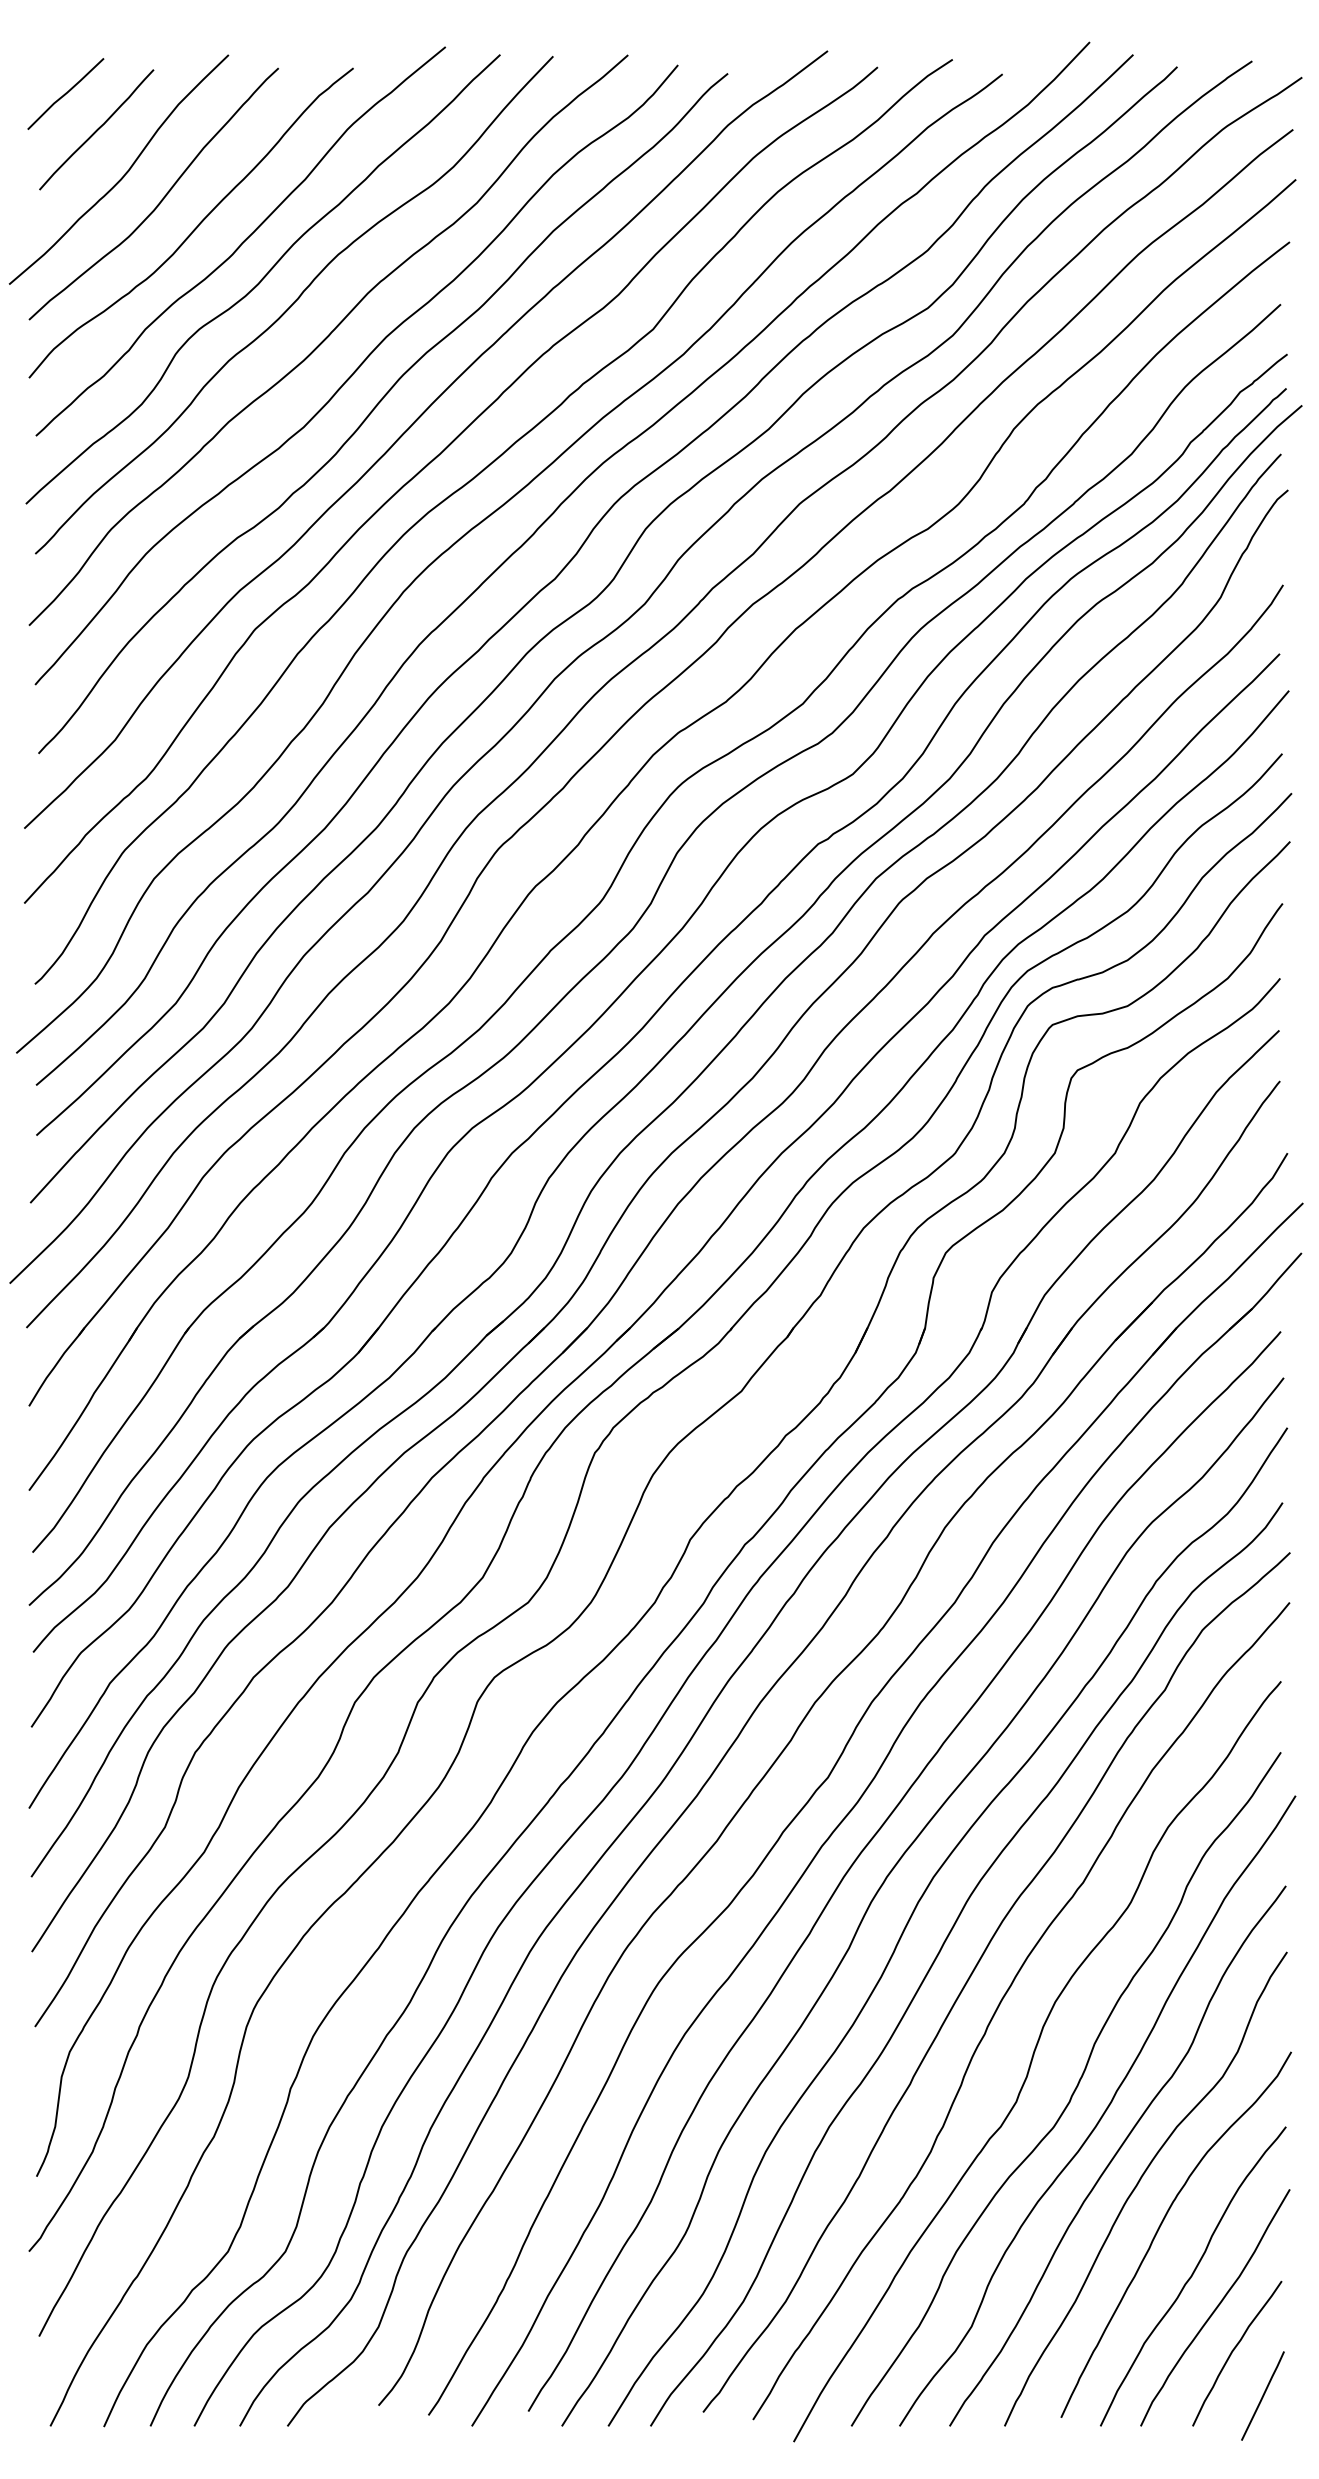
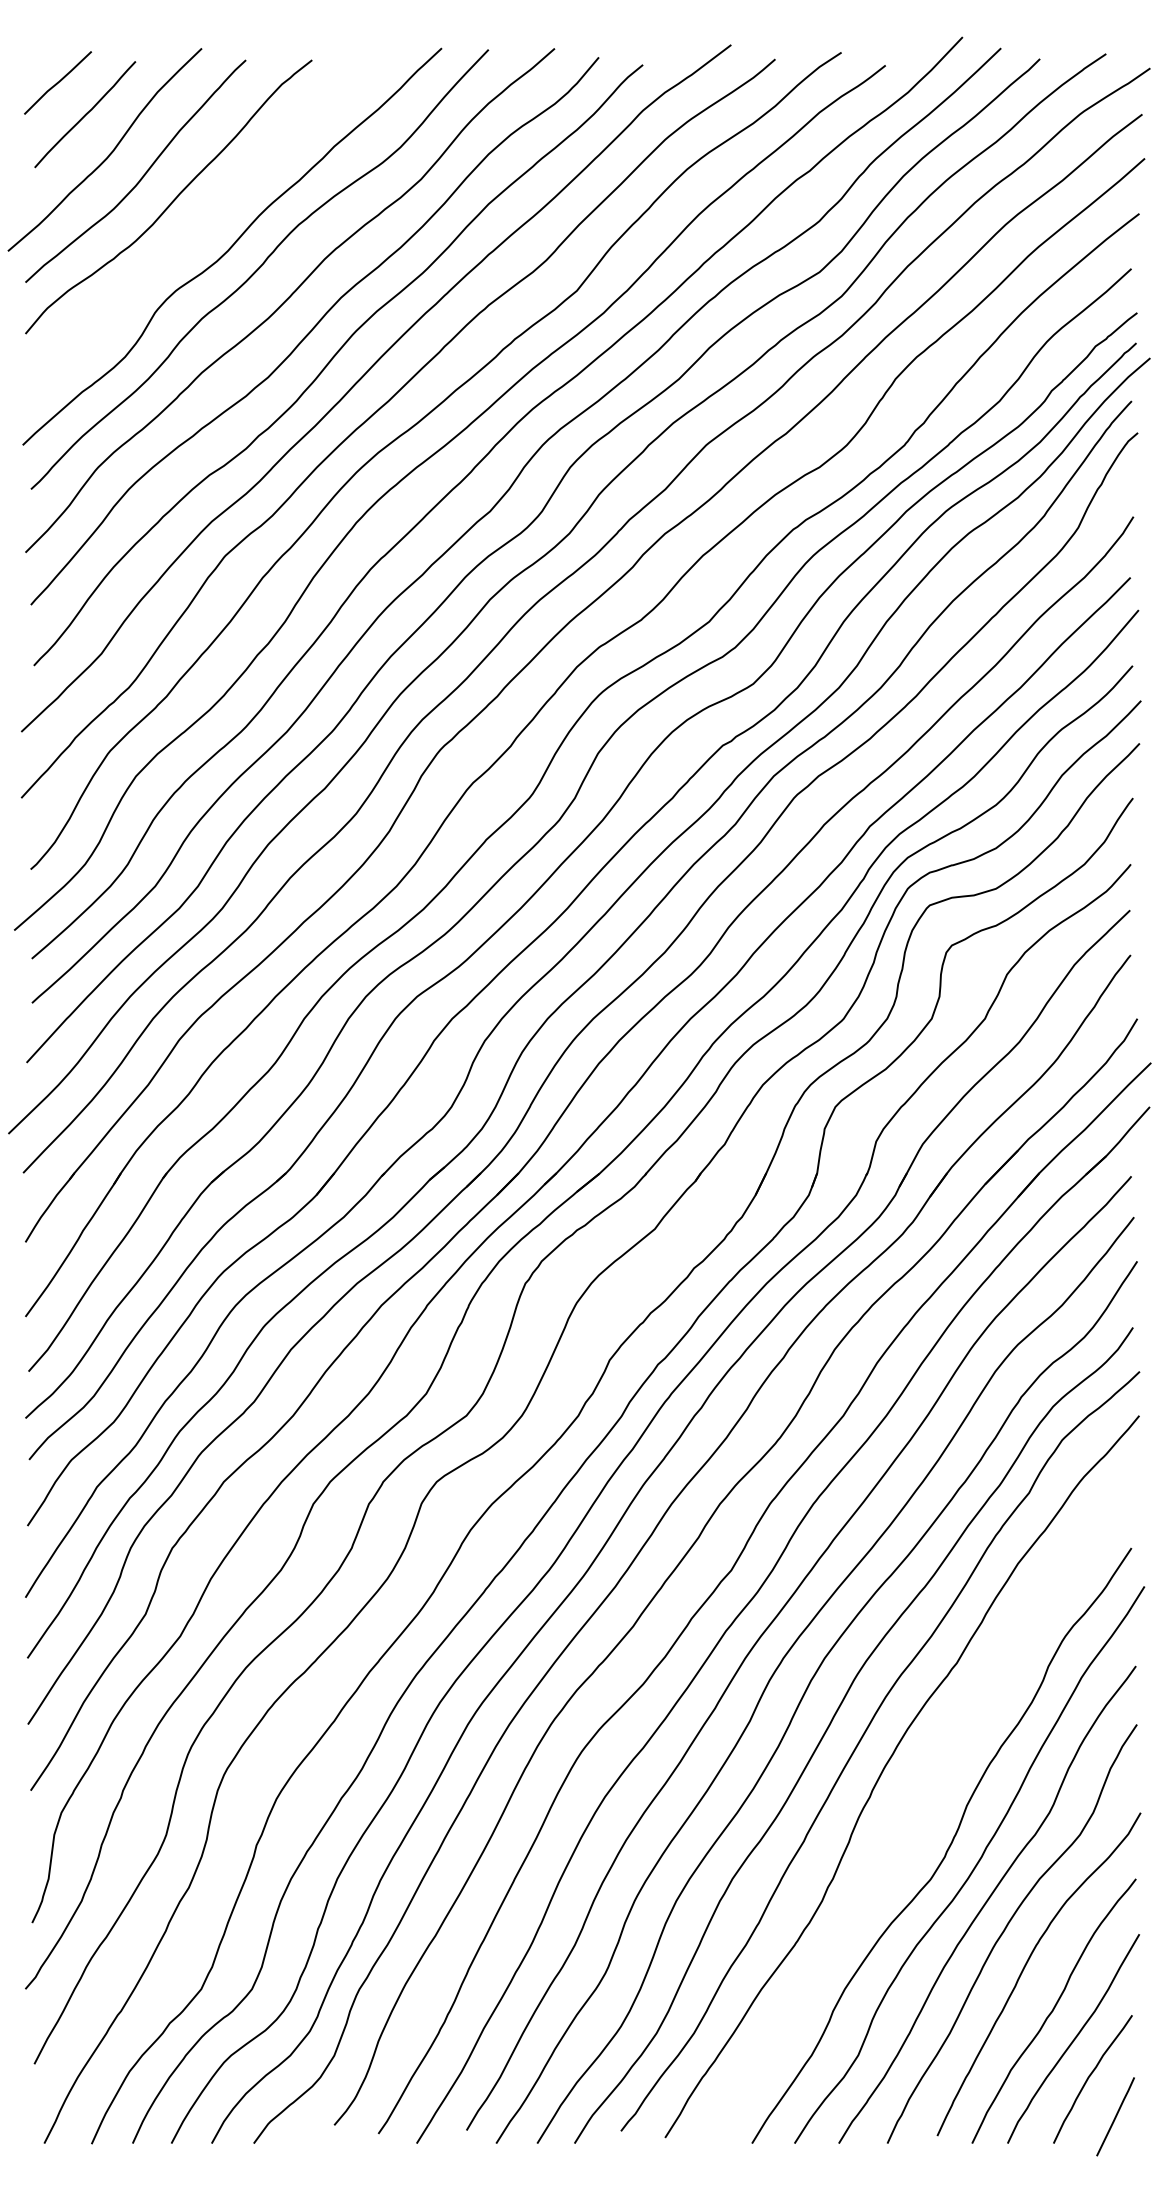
curve: (241, 242) -> (213, 214), removed
curve: (1033, 2058) -> (912, 1818), removed

